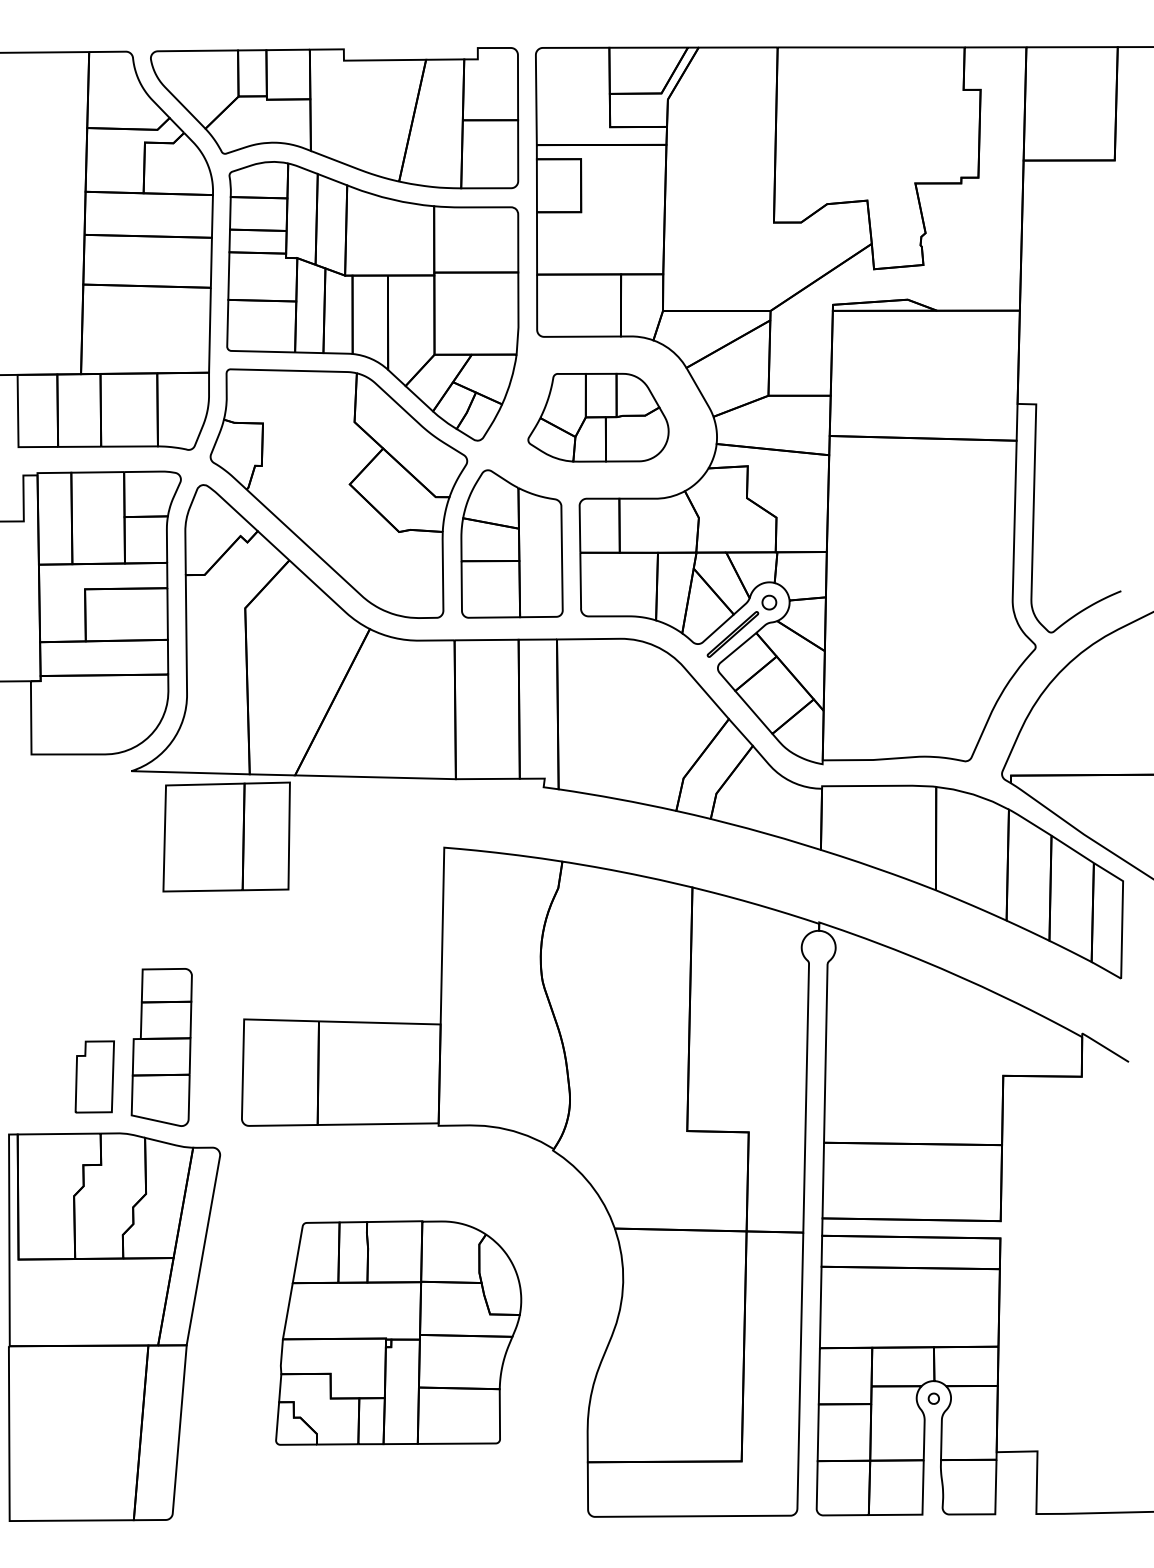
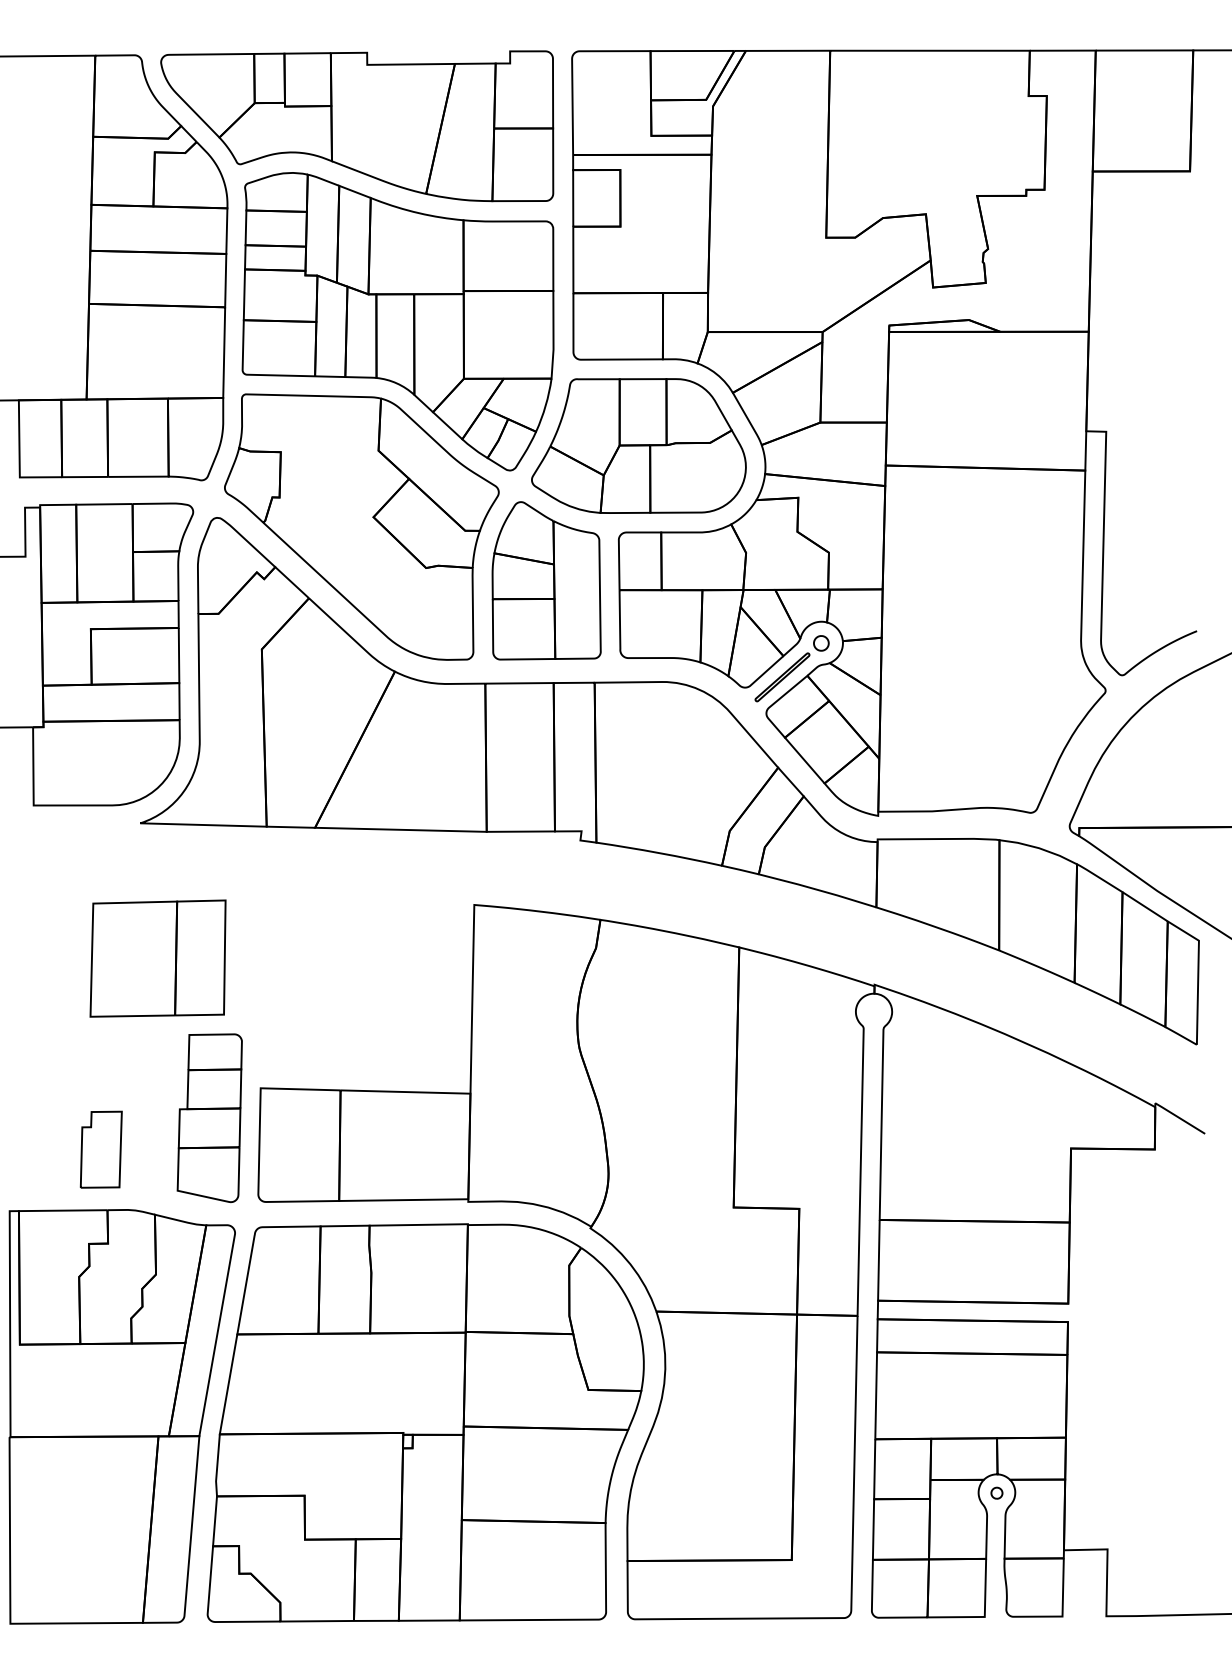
part: (598, 417) -> (638, 445), size x1.43
part: (226, 836) -> (157, 958), moved
part: (161, 1047) -> (209, 1118), moved
part: (398, 1332) -> (425, 1422), size x1.67

